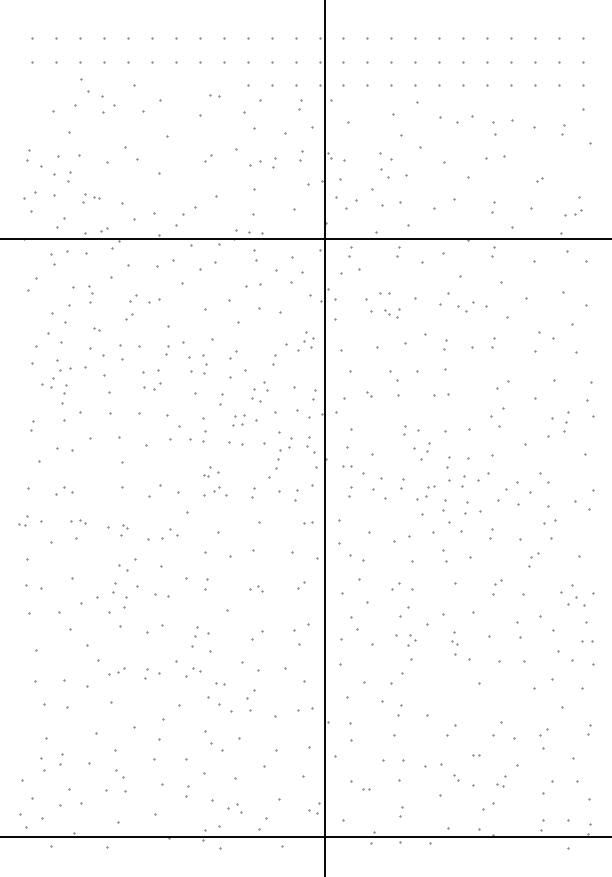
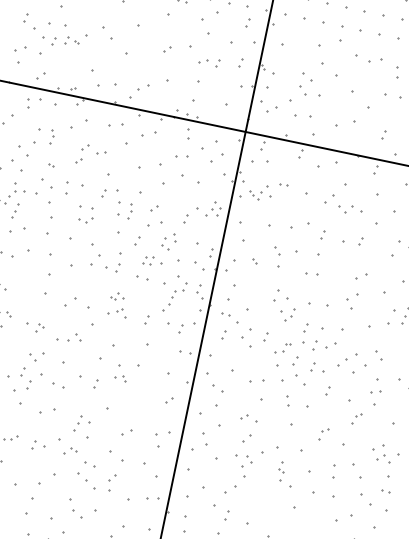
part: (91, 198) -> (72, 42), moved
part: (392, 313) -> (255, 195), moved
part: (404, 430) -> (276, 295), size x1.6
part: (308, 522) -> (185, 352), size x1.6
part: (256, 588) -> (120, 377), moved
part: (411, 640) -> (247, 461), size x1.4
part: (220, 683) -> (90, 464), size x1.6

